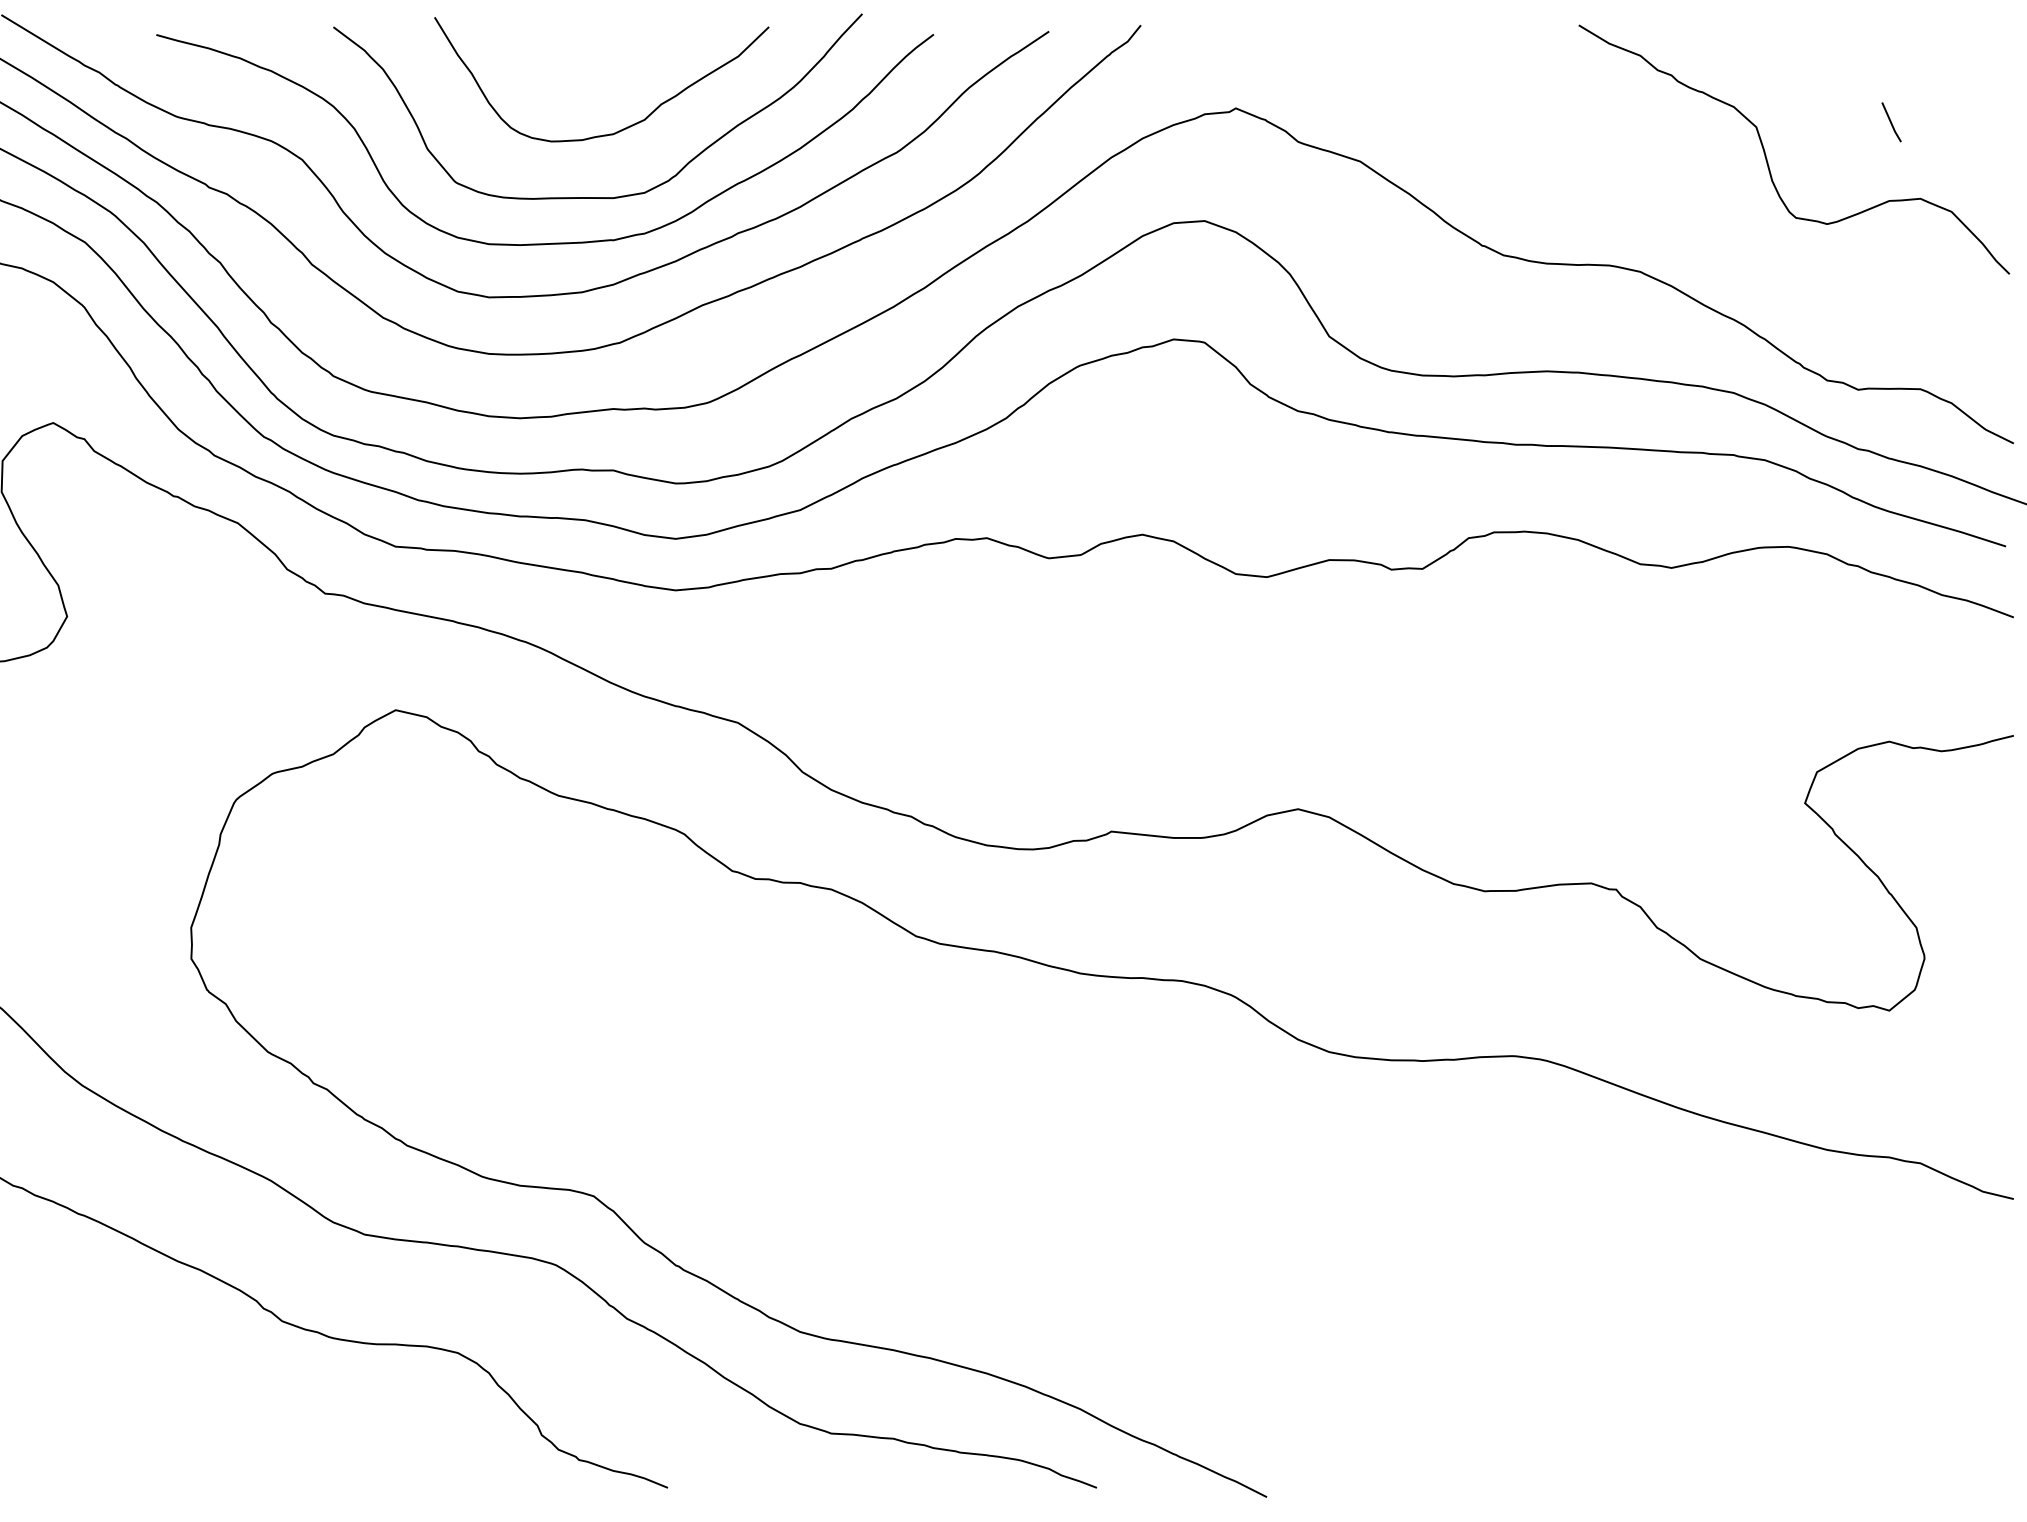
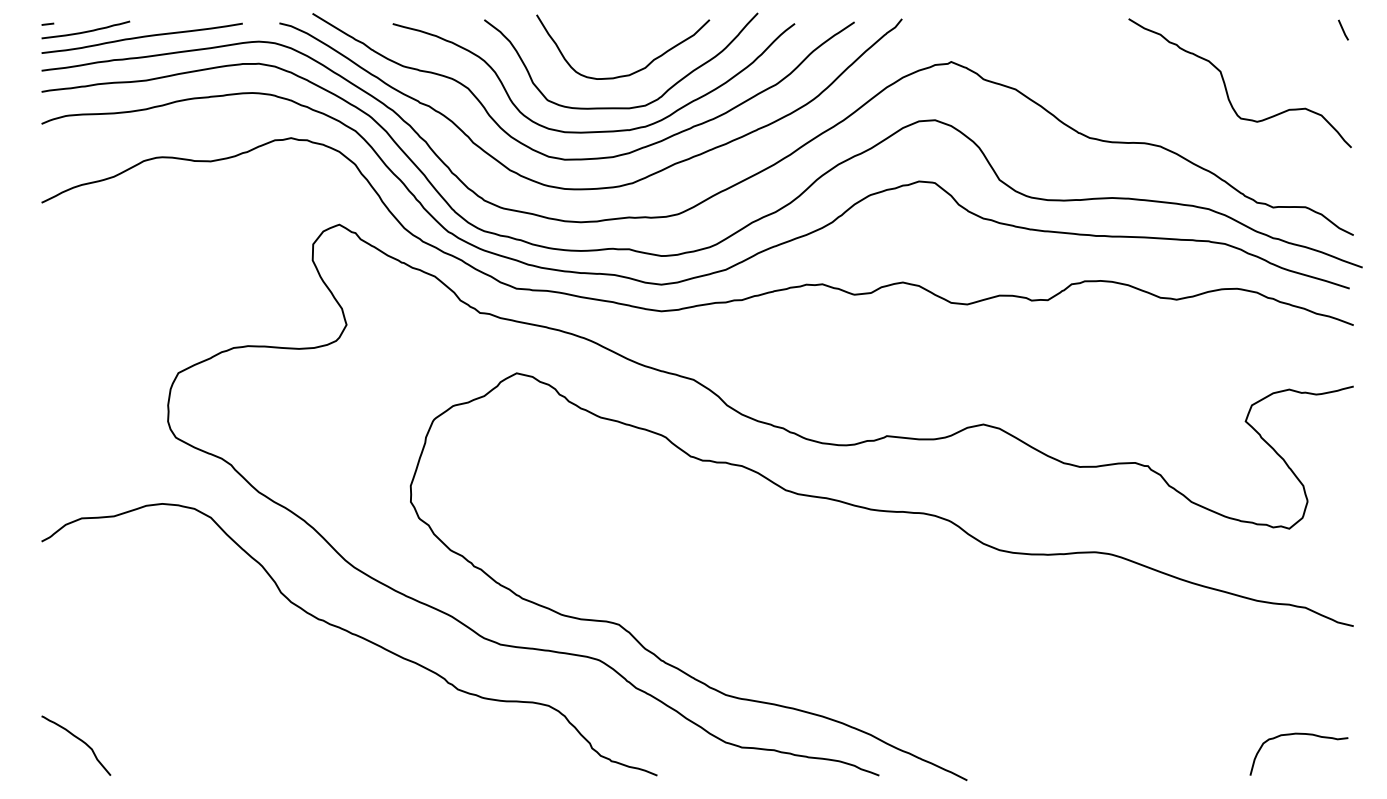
line: (1891, 121) -> (1343, 29), moved
curve: (1907, 1408) -> (1298, 734), added

